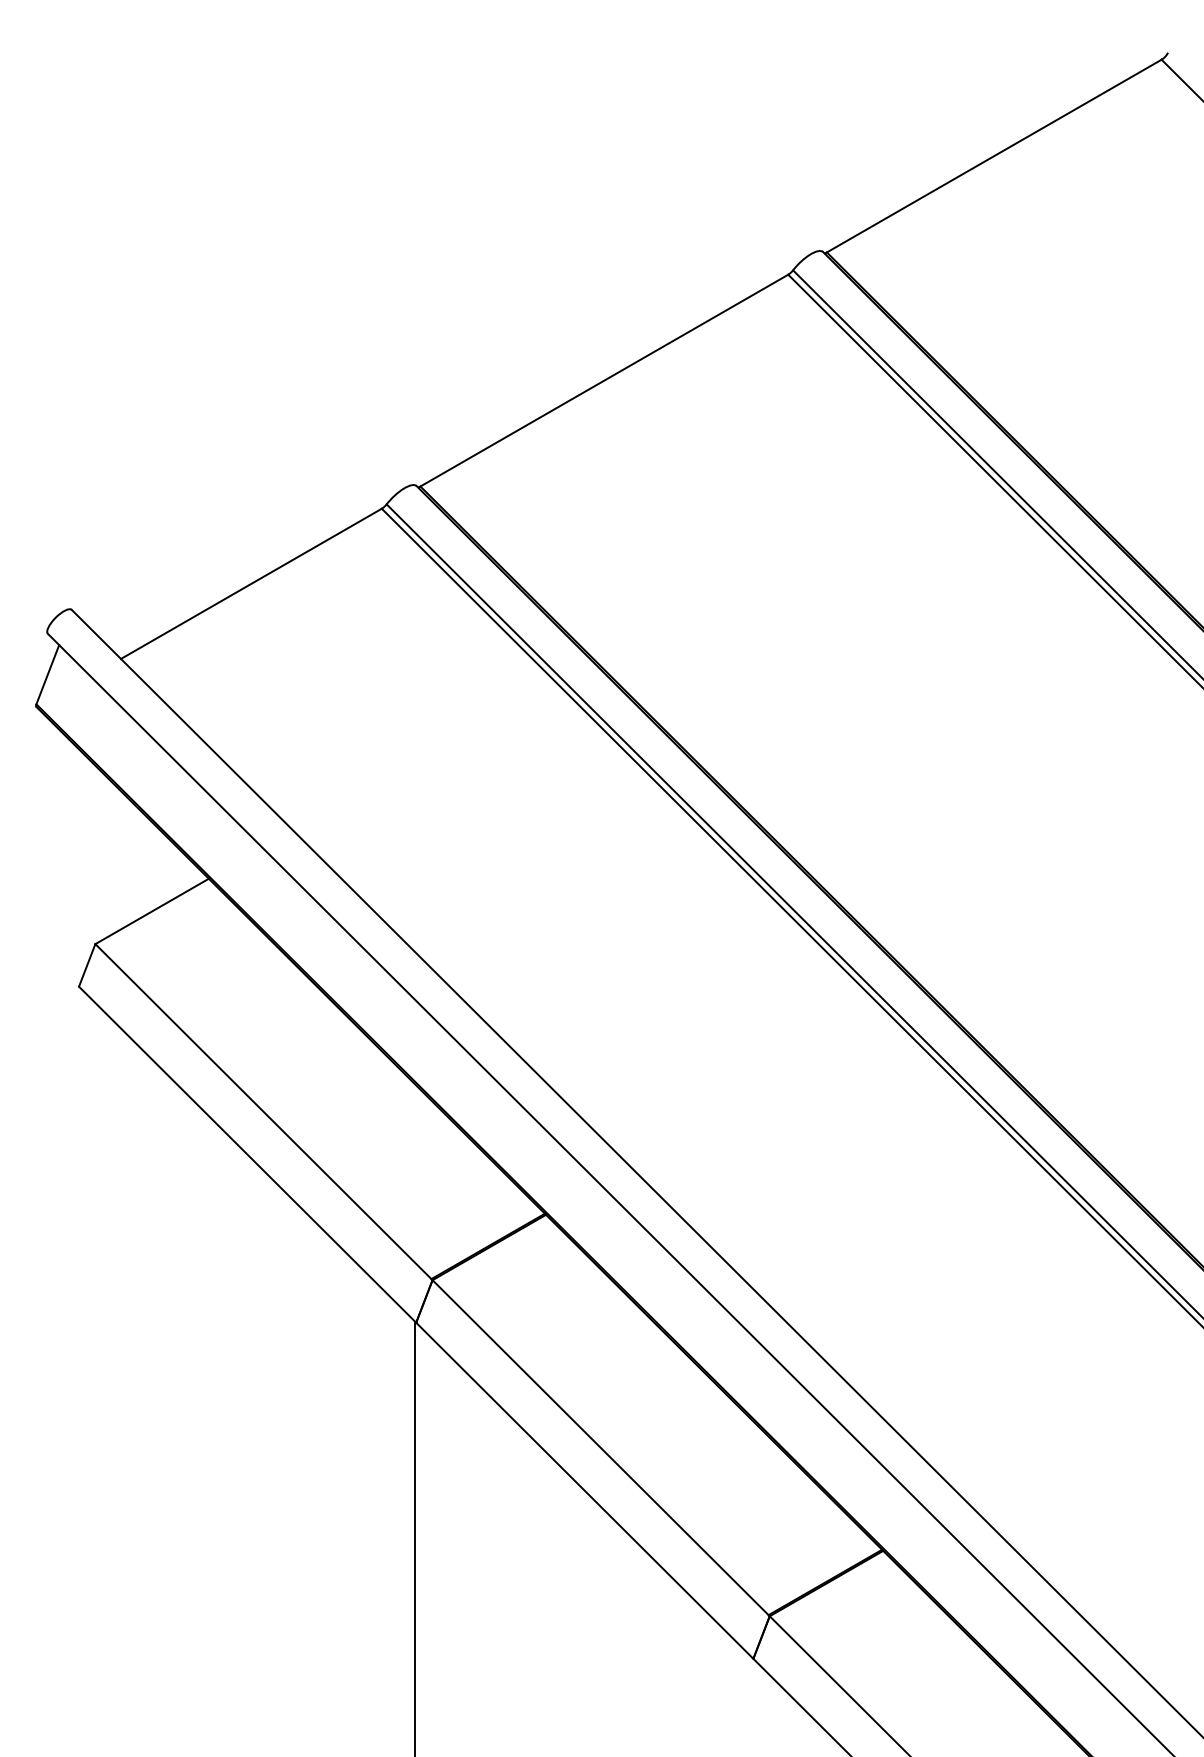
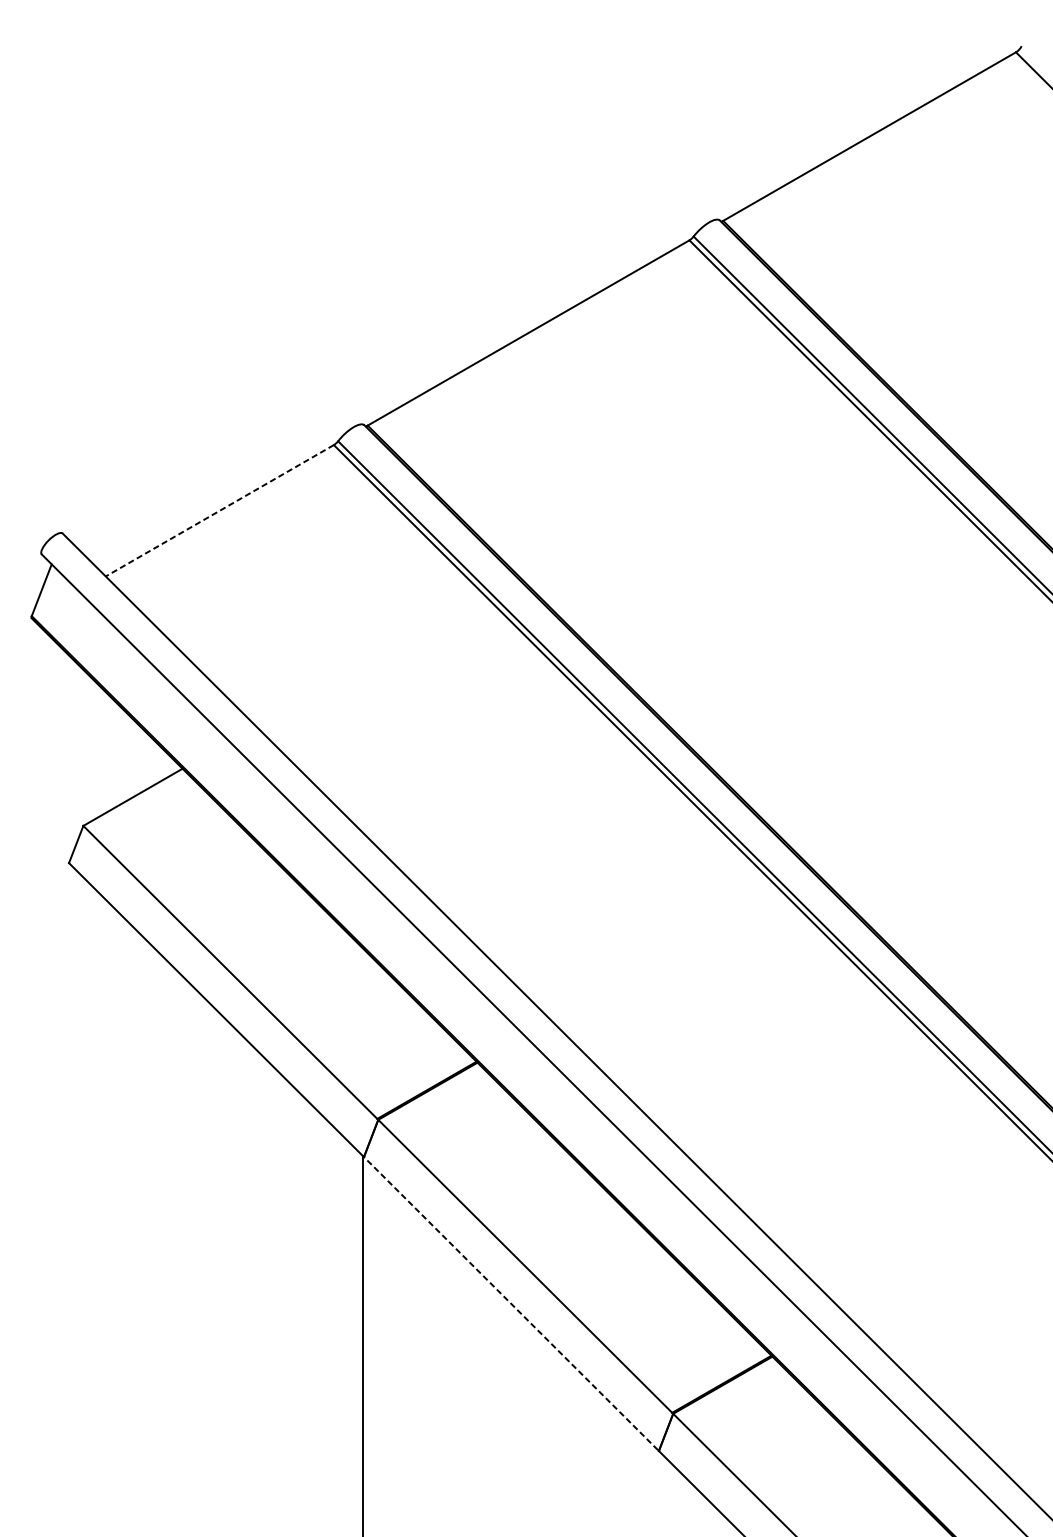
line: (250, 584) -> (219, 511), solid -> dashed
line: (583, 1489) -> (510, 1302), solid -> dashed

